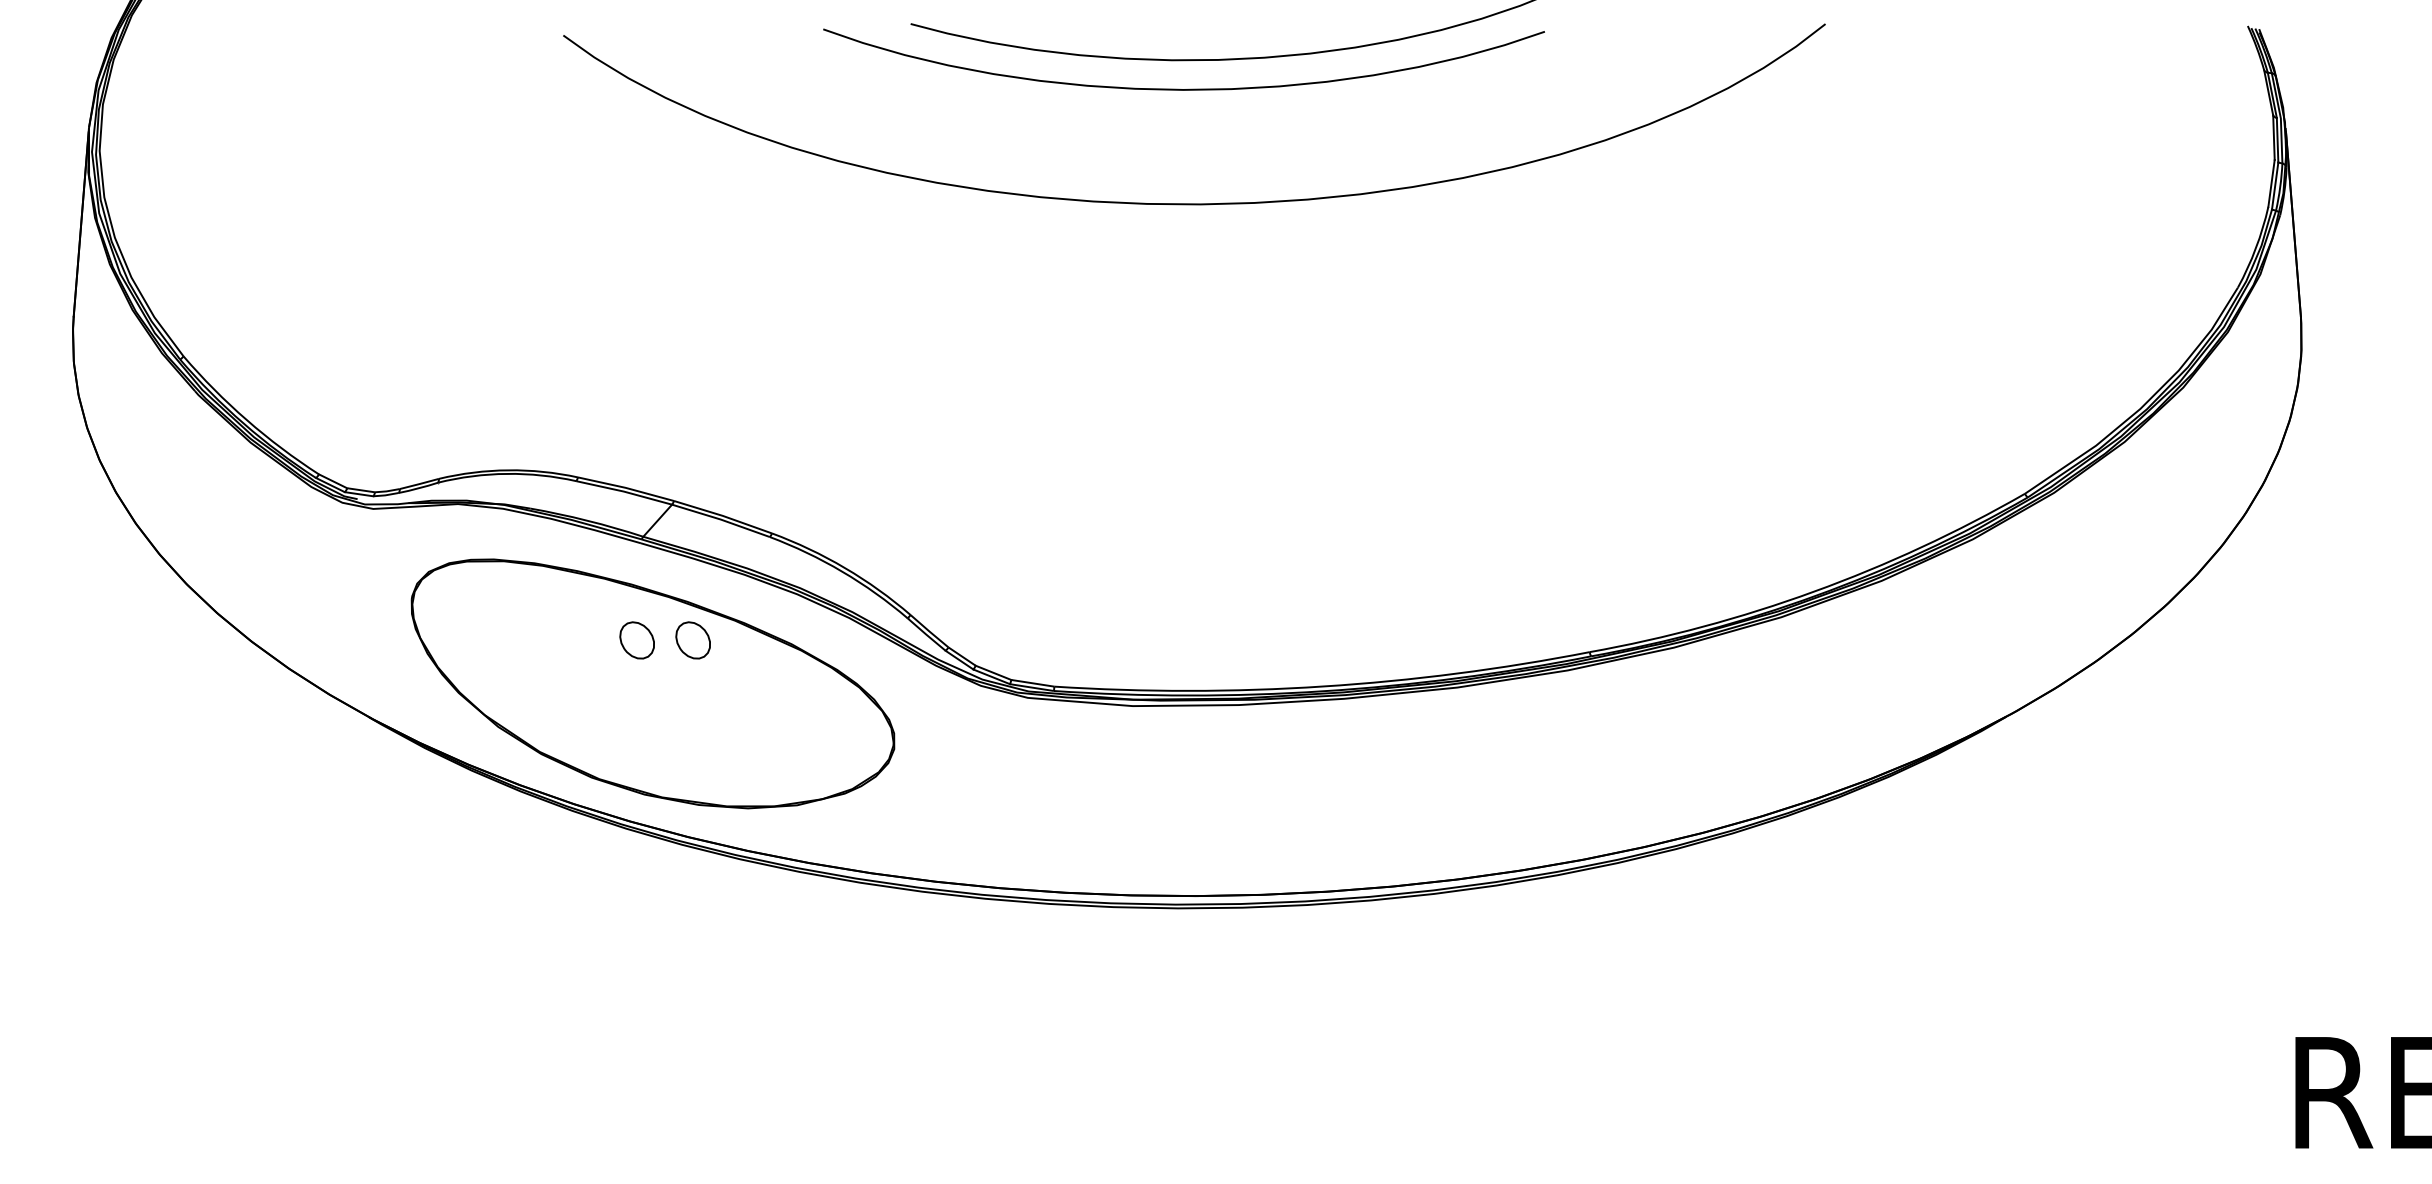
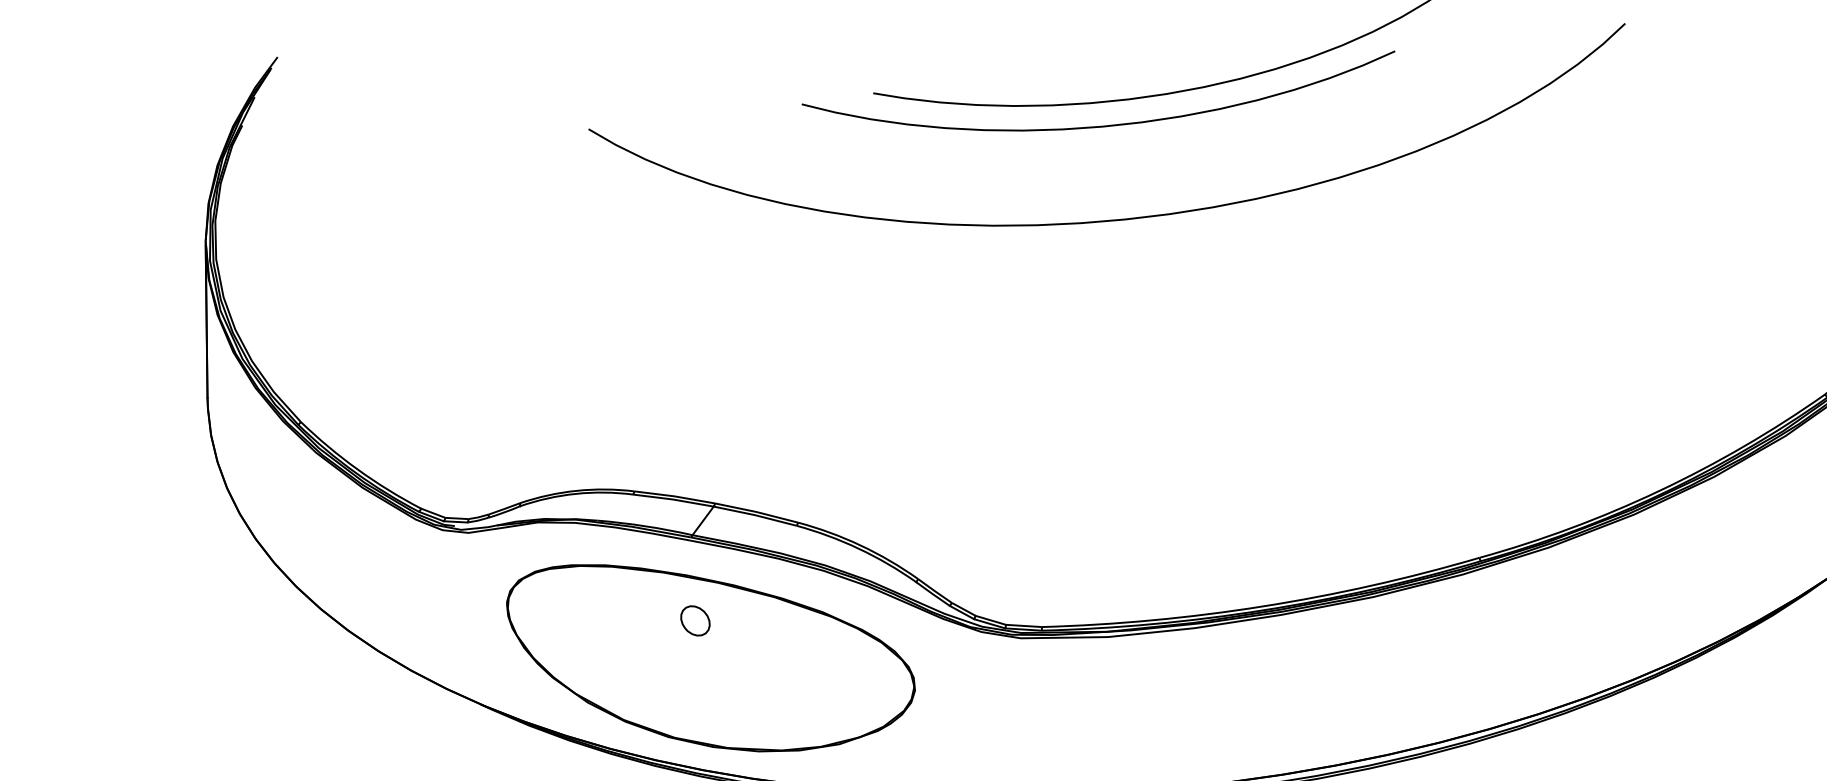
part: (692, 640) -> (740, 616), removed

